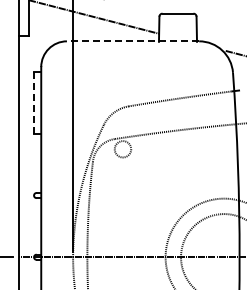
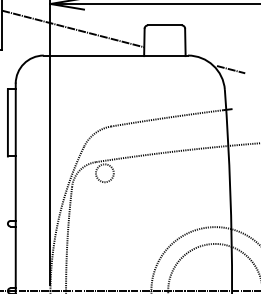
line: (132, 41) -> (115, 55), dashed -> solid
line: (34, 103) -> (8, 123), dashed -> solid

